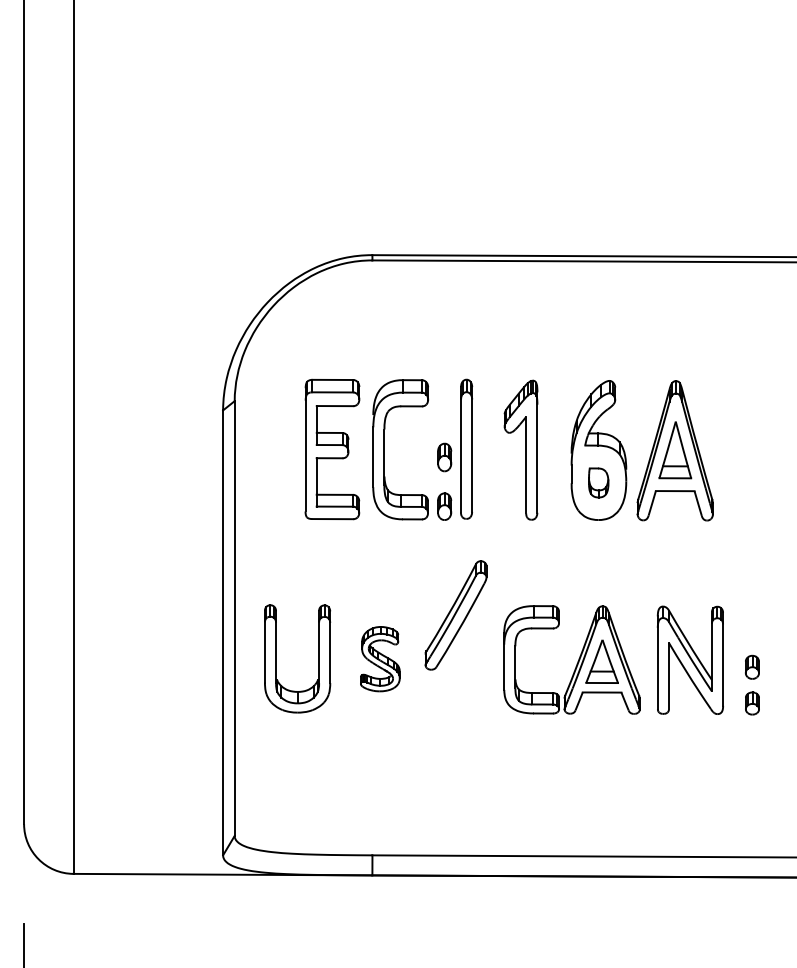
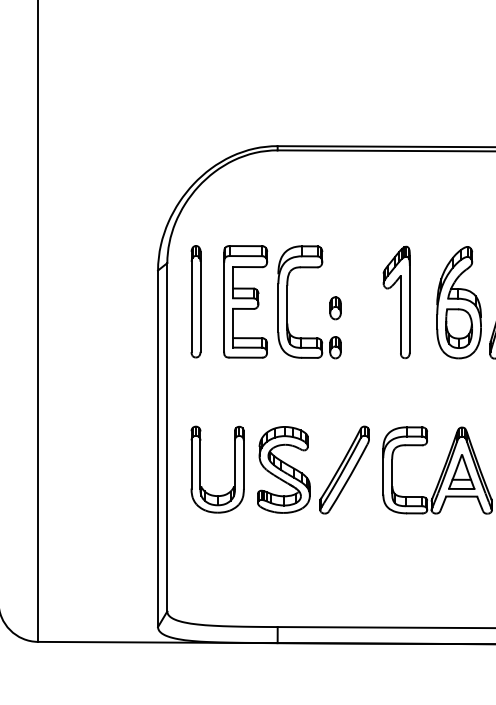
part: (466, 448) -> (196, 301), moved
part: (598, 482) -> (458, 328), size x1.67
part: (455, 615) -> (344, 470), moved
part: (380, 658) -> (284, 469), size x1.67

